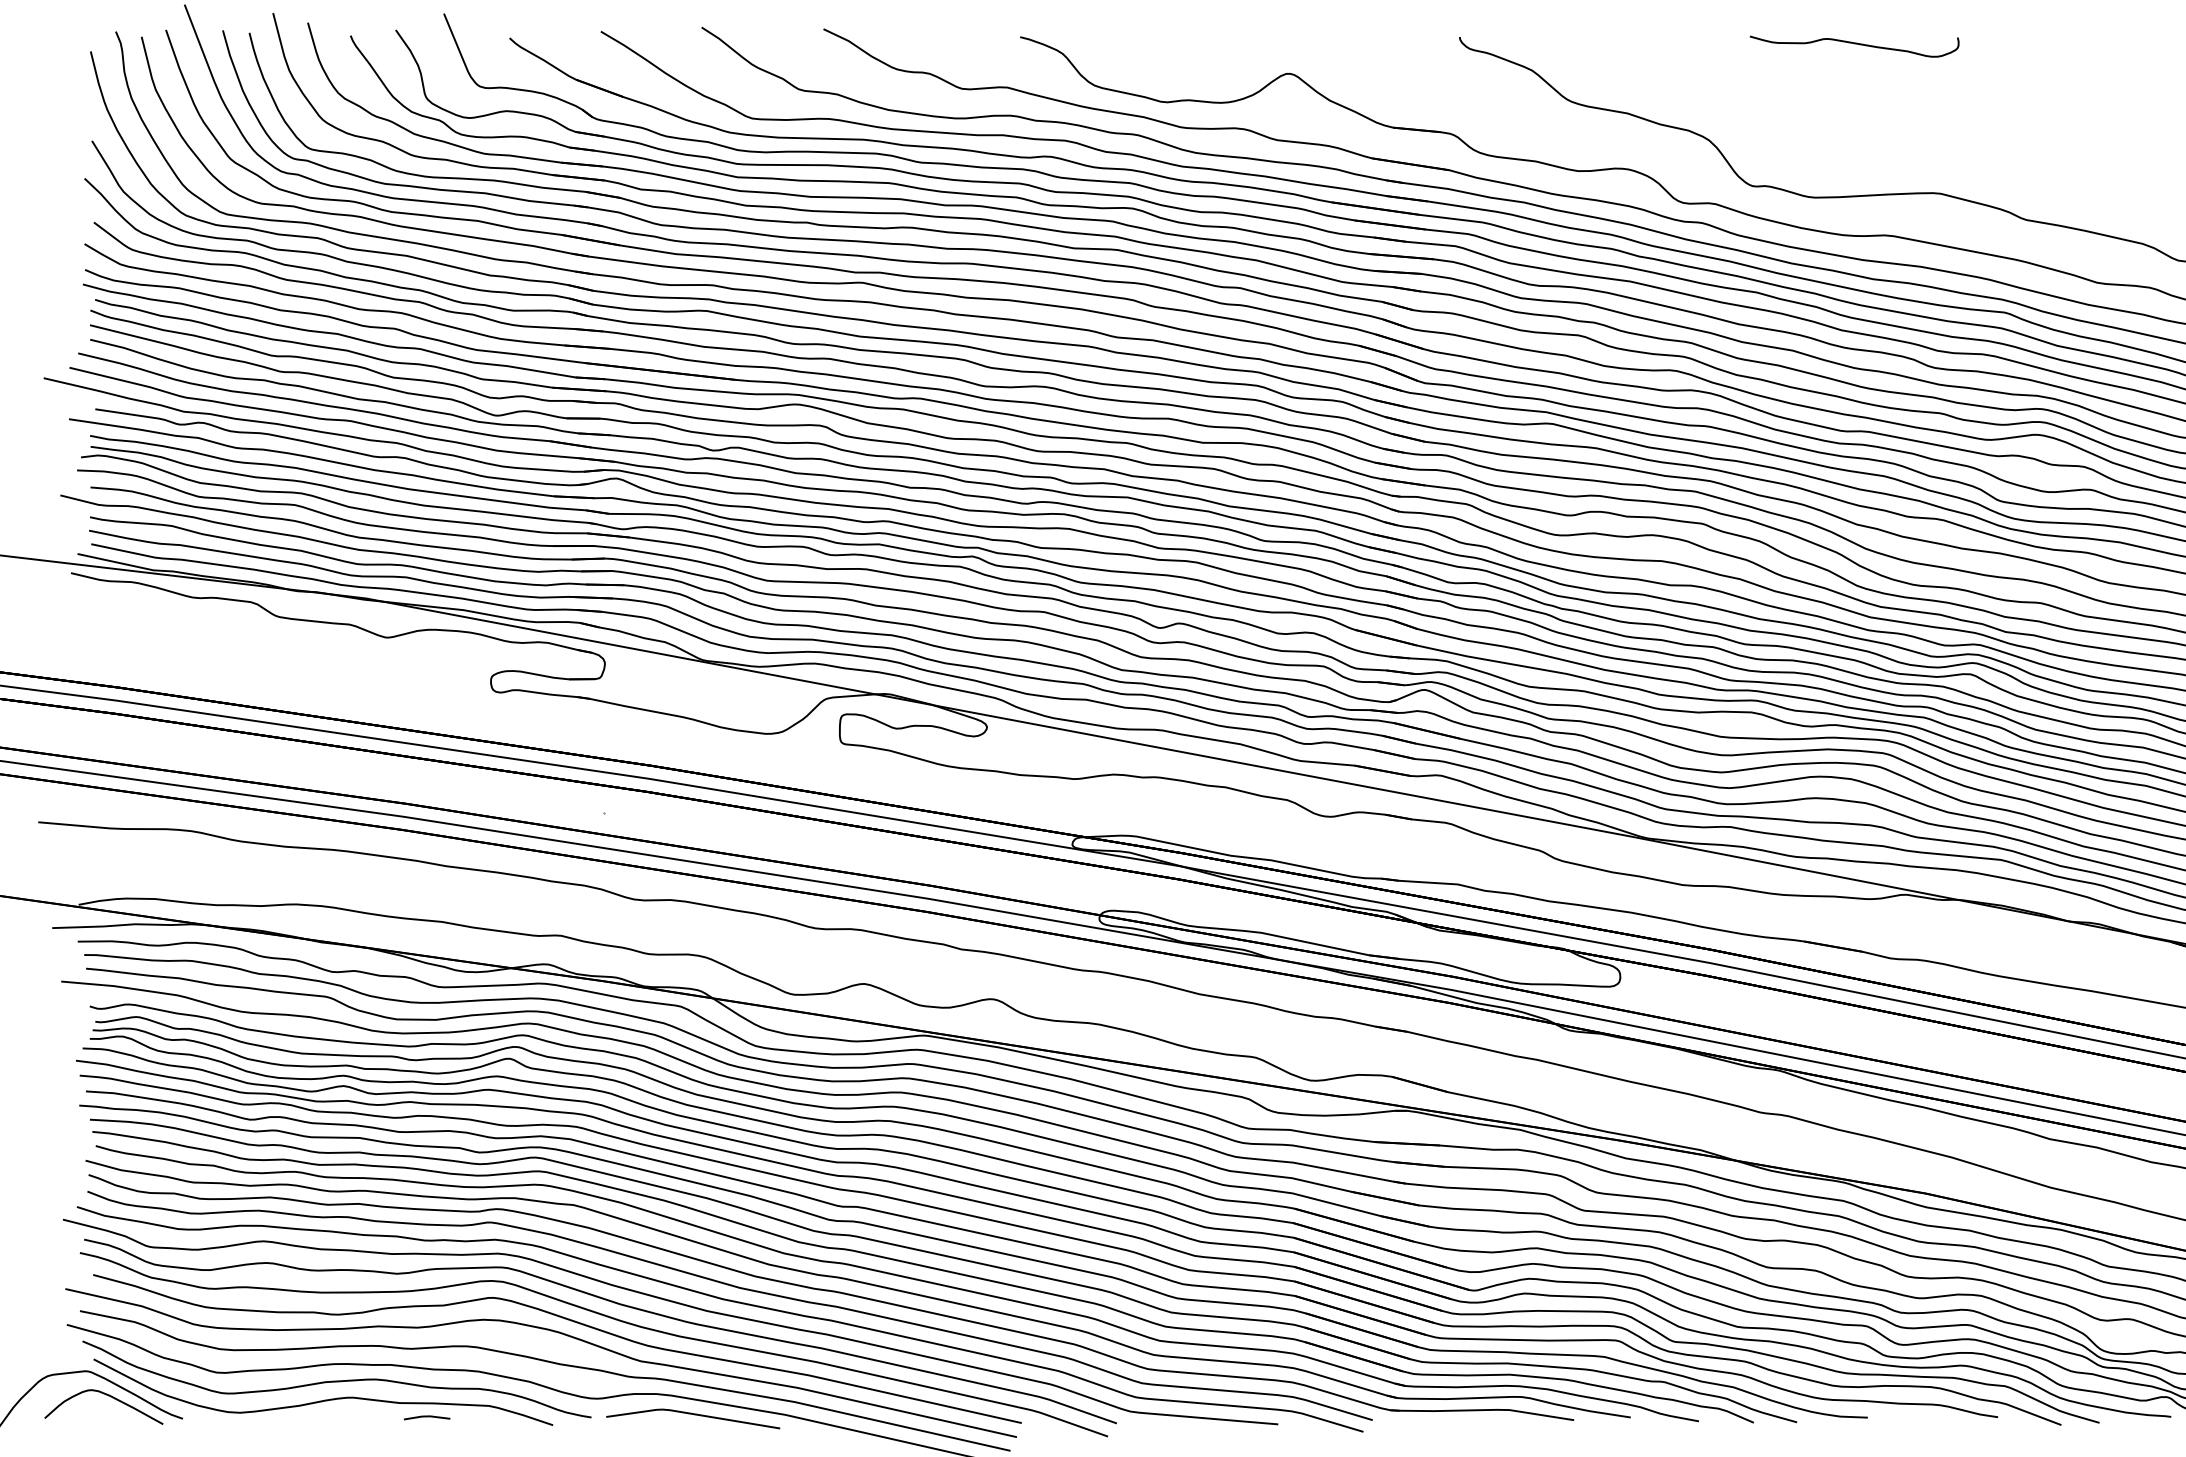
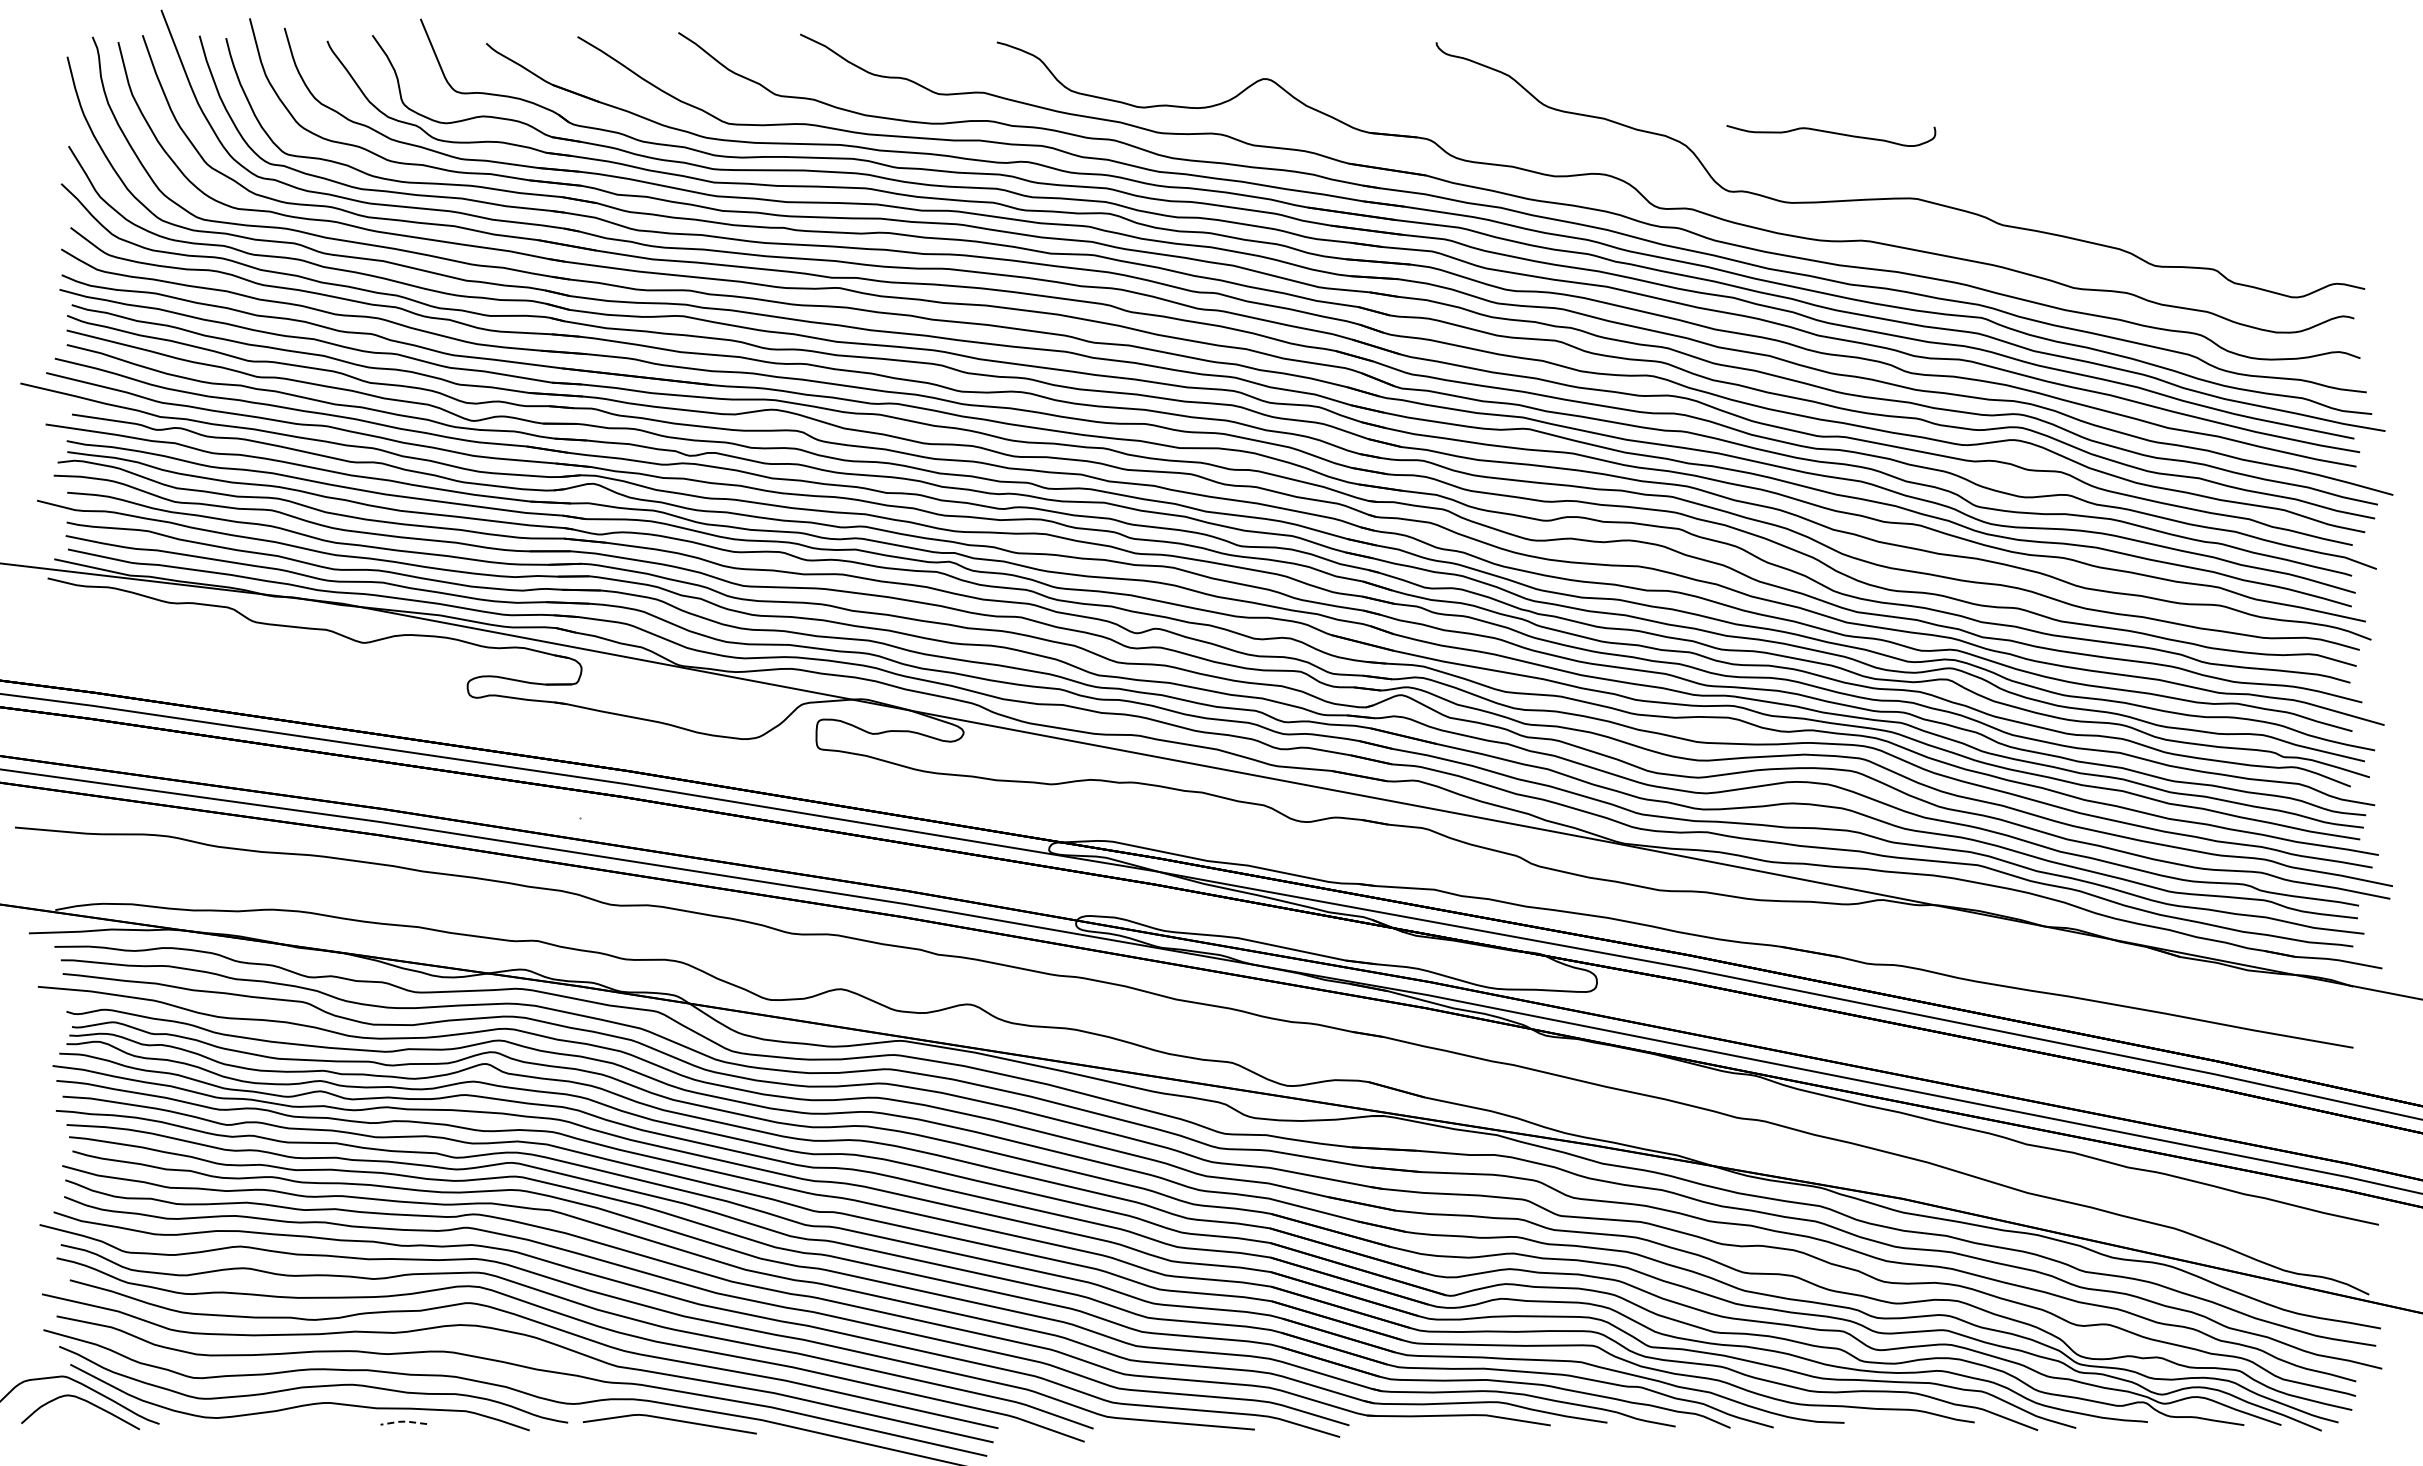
curve: (1854, 44) -> (1831, 133), moved
line: (426, 1416) -> (403, 1421), solid -> dashed

